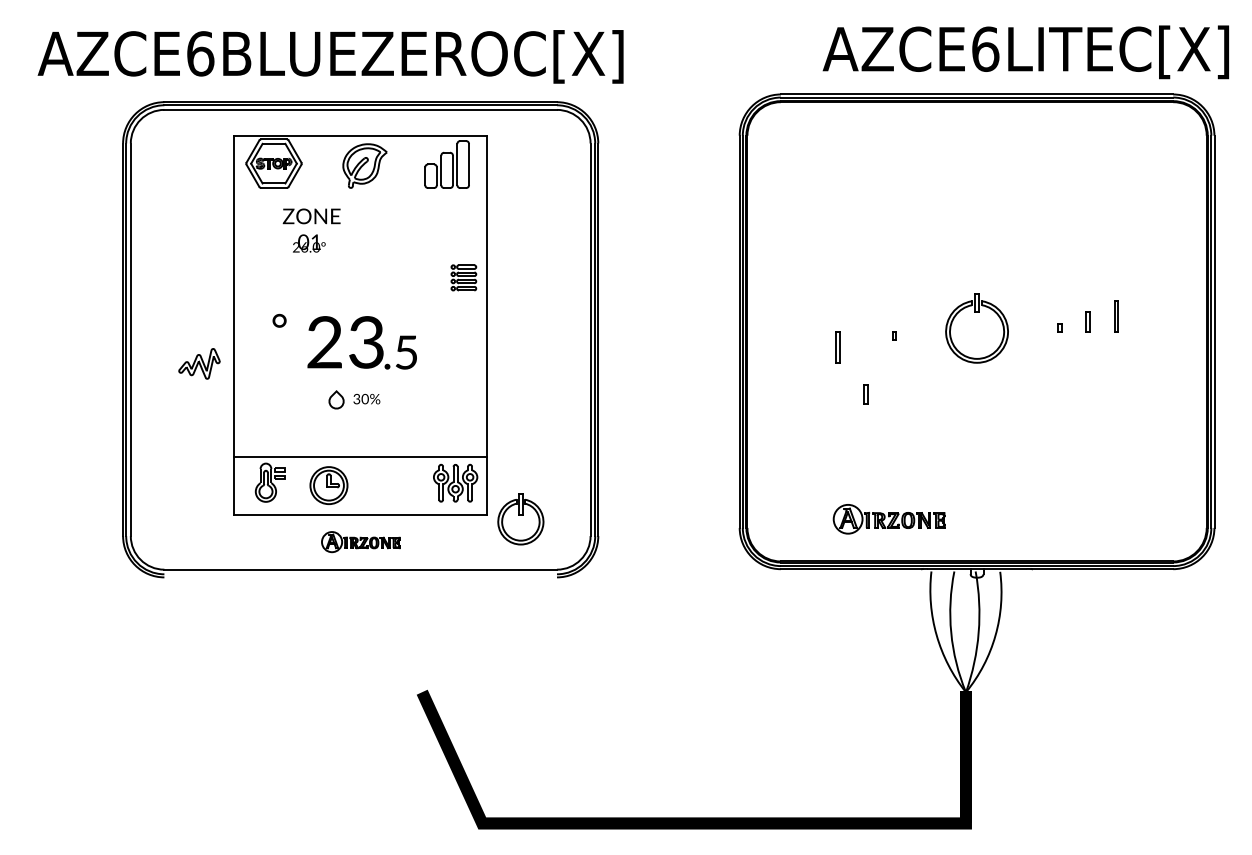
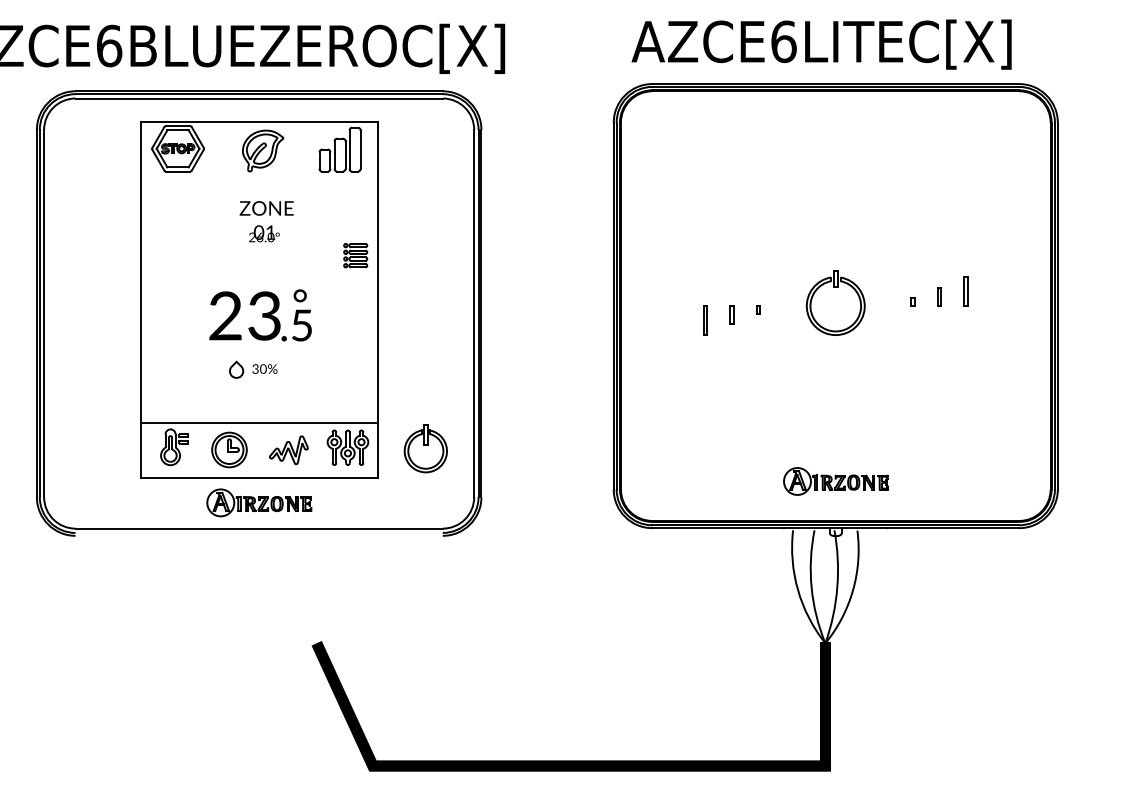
text: (1025, 52) -> (821, 44), moved
text: (311, 230) -> (266, 221), moved
text: (279, 320) -> (300, 295), moved
part: (199, 363) -> (288, 449), moved
part: (865, 394) -> (731, 315), moved
part: (520, 519) -> (425, 448), moved
part: (888, 519) -> (835, 481), moved
part: (360, 541) -> (258, 502), size x1.43

